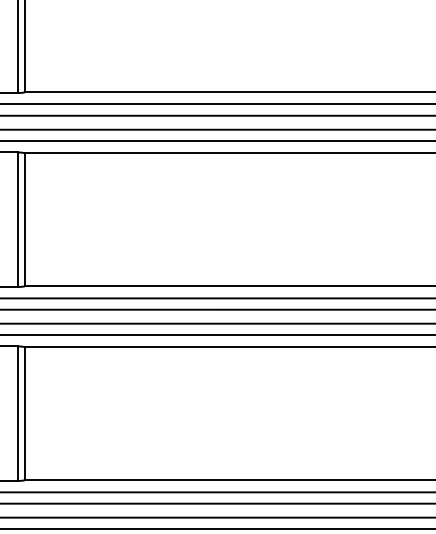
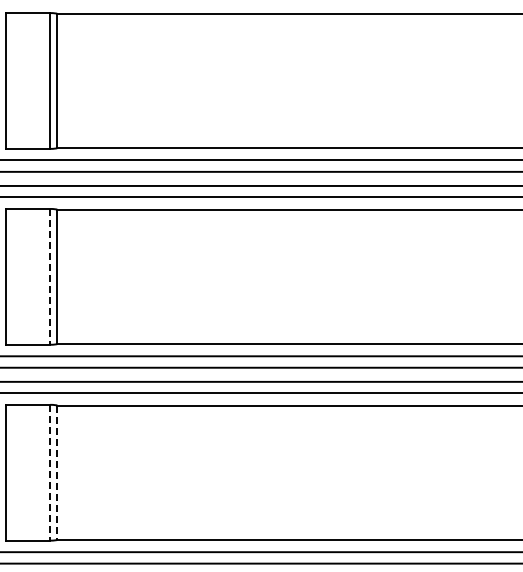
line: (18, 219) -> (50, 276), solid -> dashed
line: (18, 413) -> (50, 472), solid -> dashed
line: (25, 414) -> (57, 473), solid -> dashed

